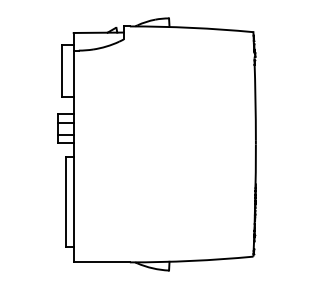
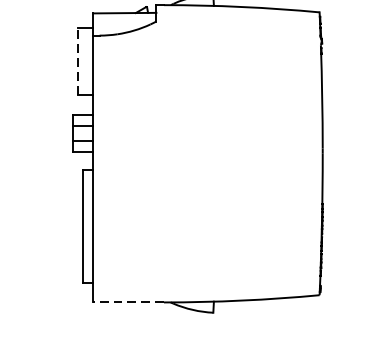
line: (61, 70) -> (77, 60), solid -> dashed
line: (101, 262) -> (128, 302), solid -> dashed

